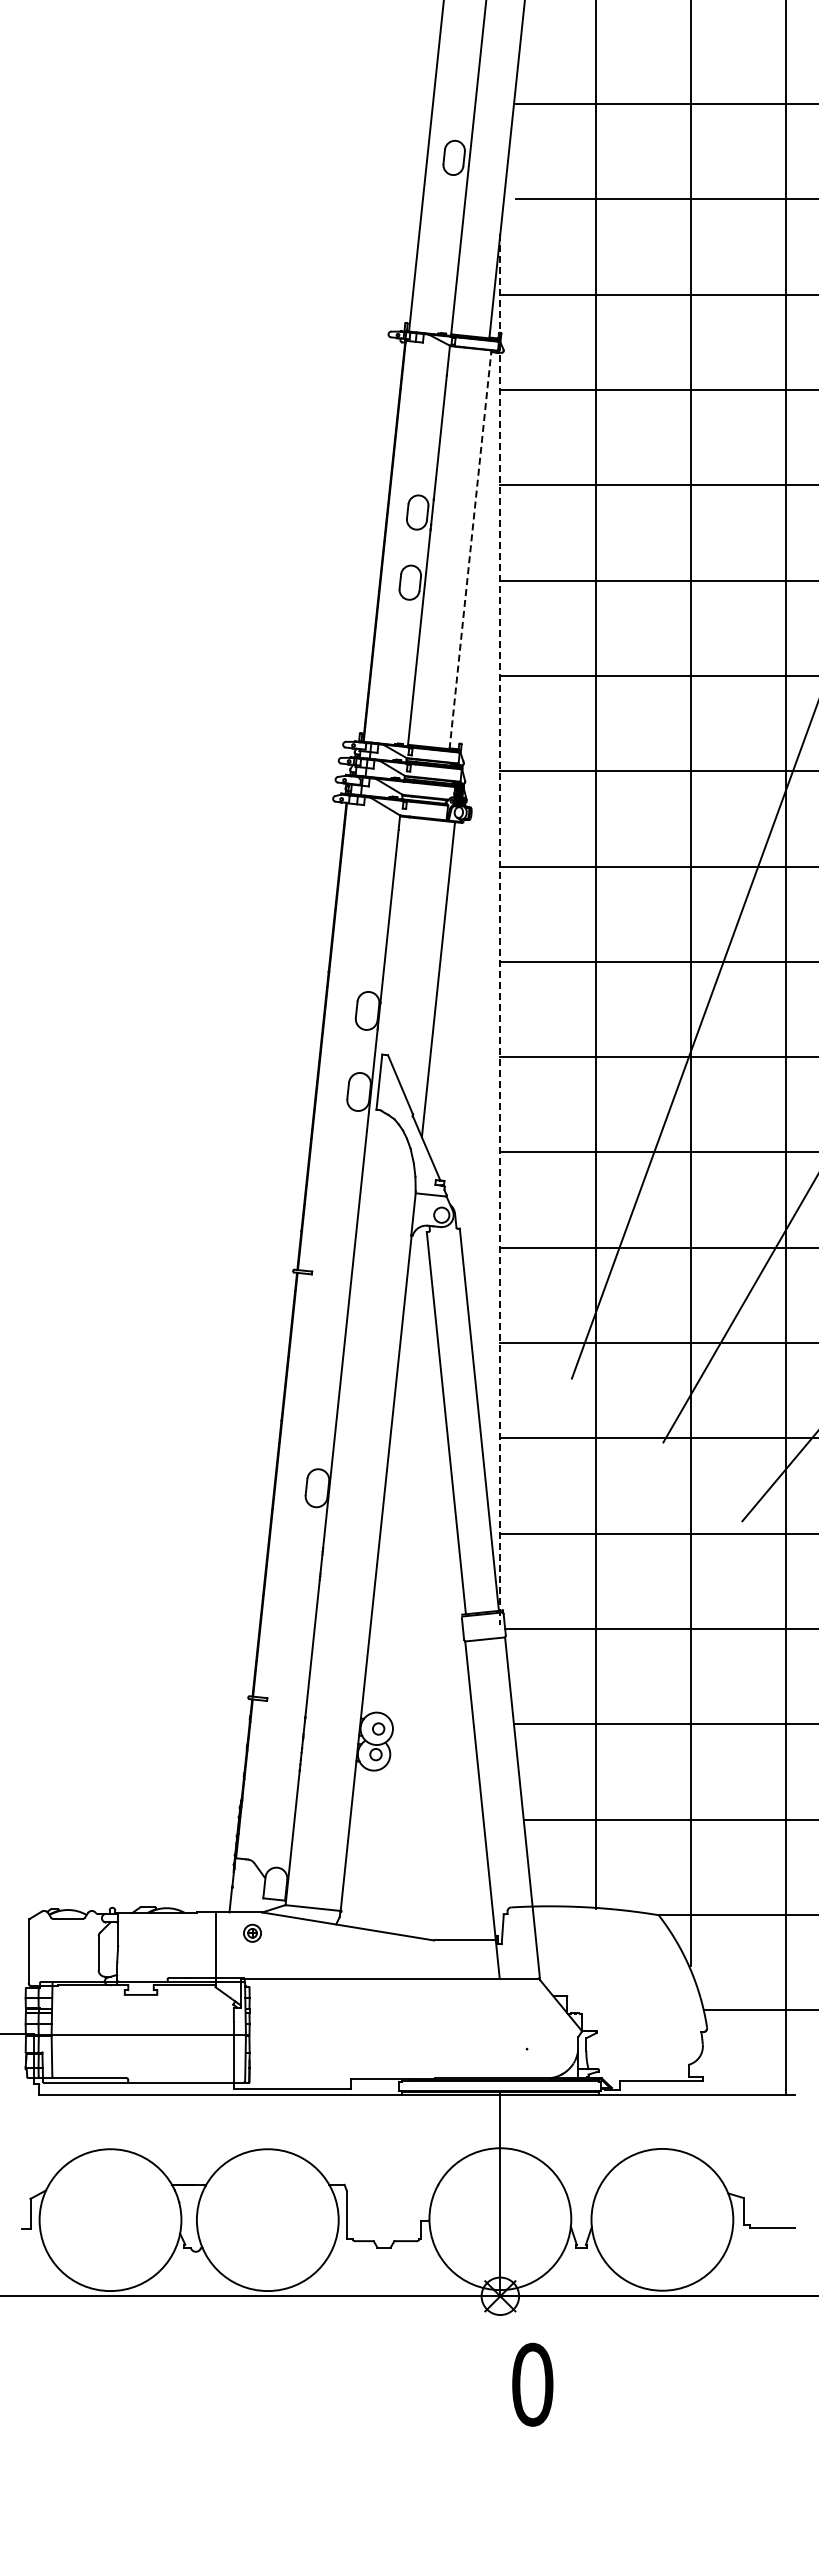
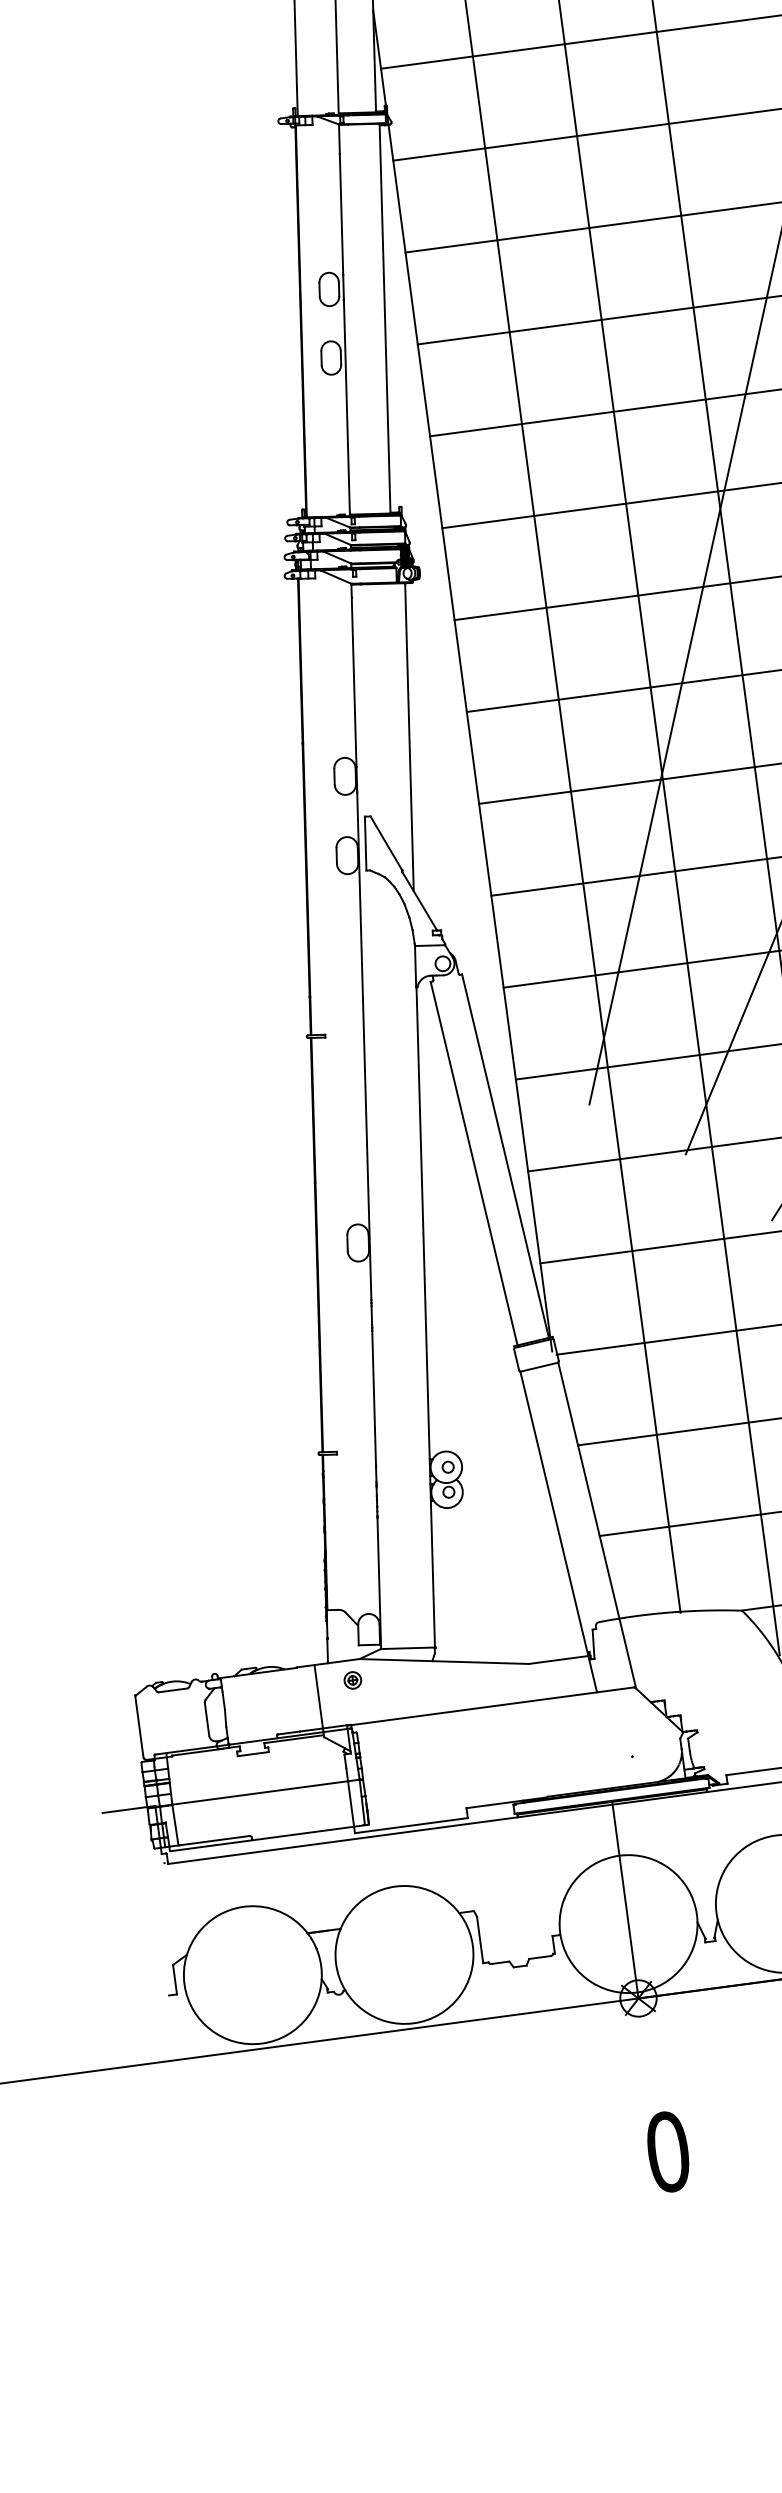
line: (470, 549) -> (385, 318), dashed -> solid
line: (500, 929) -> (462, 680), dashed -> solid
text: (532, 2384) -> (667, 2151), moved

